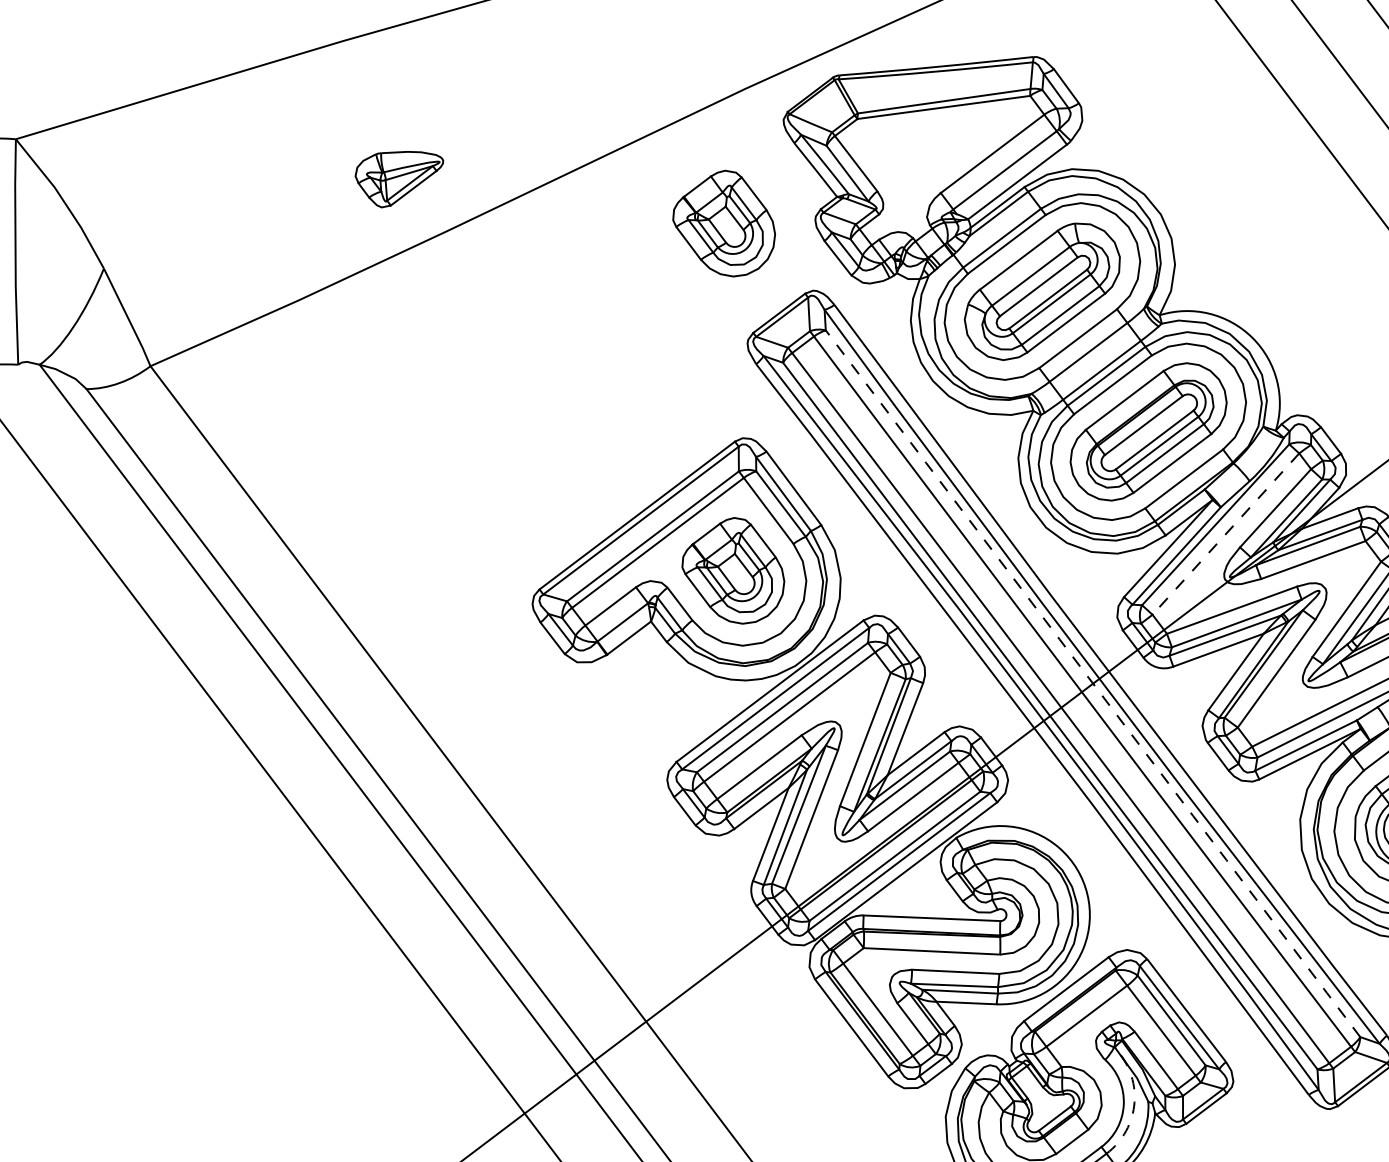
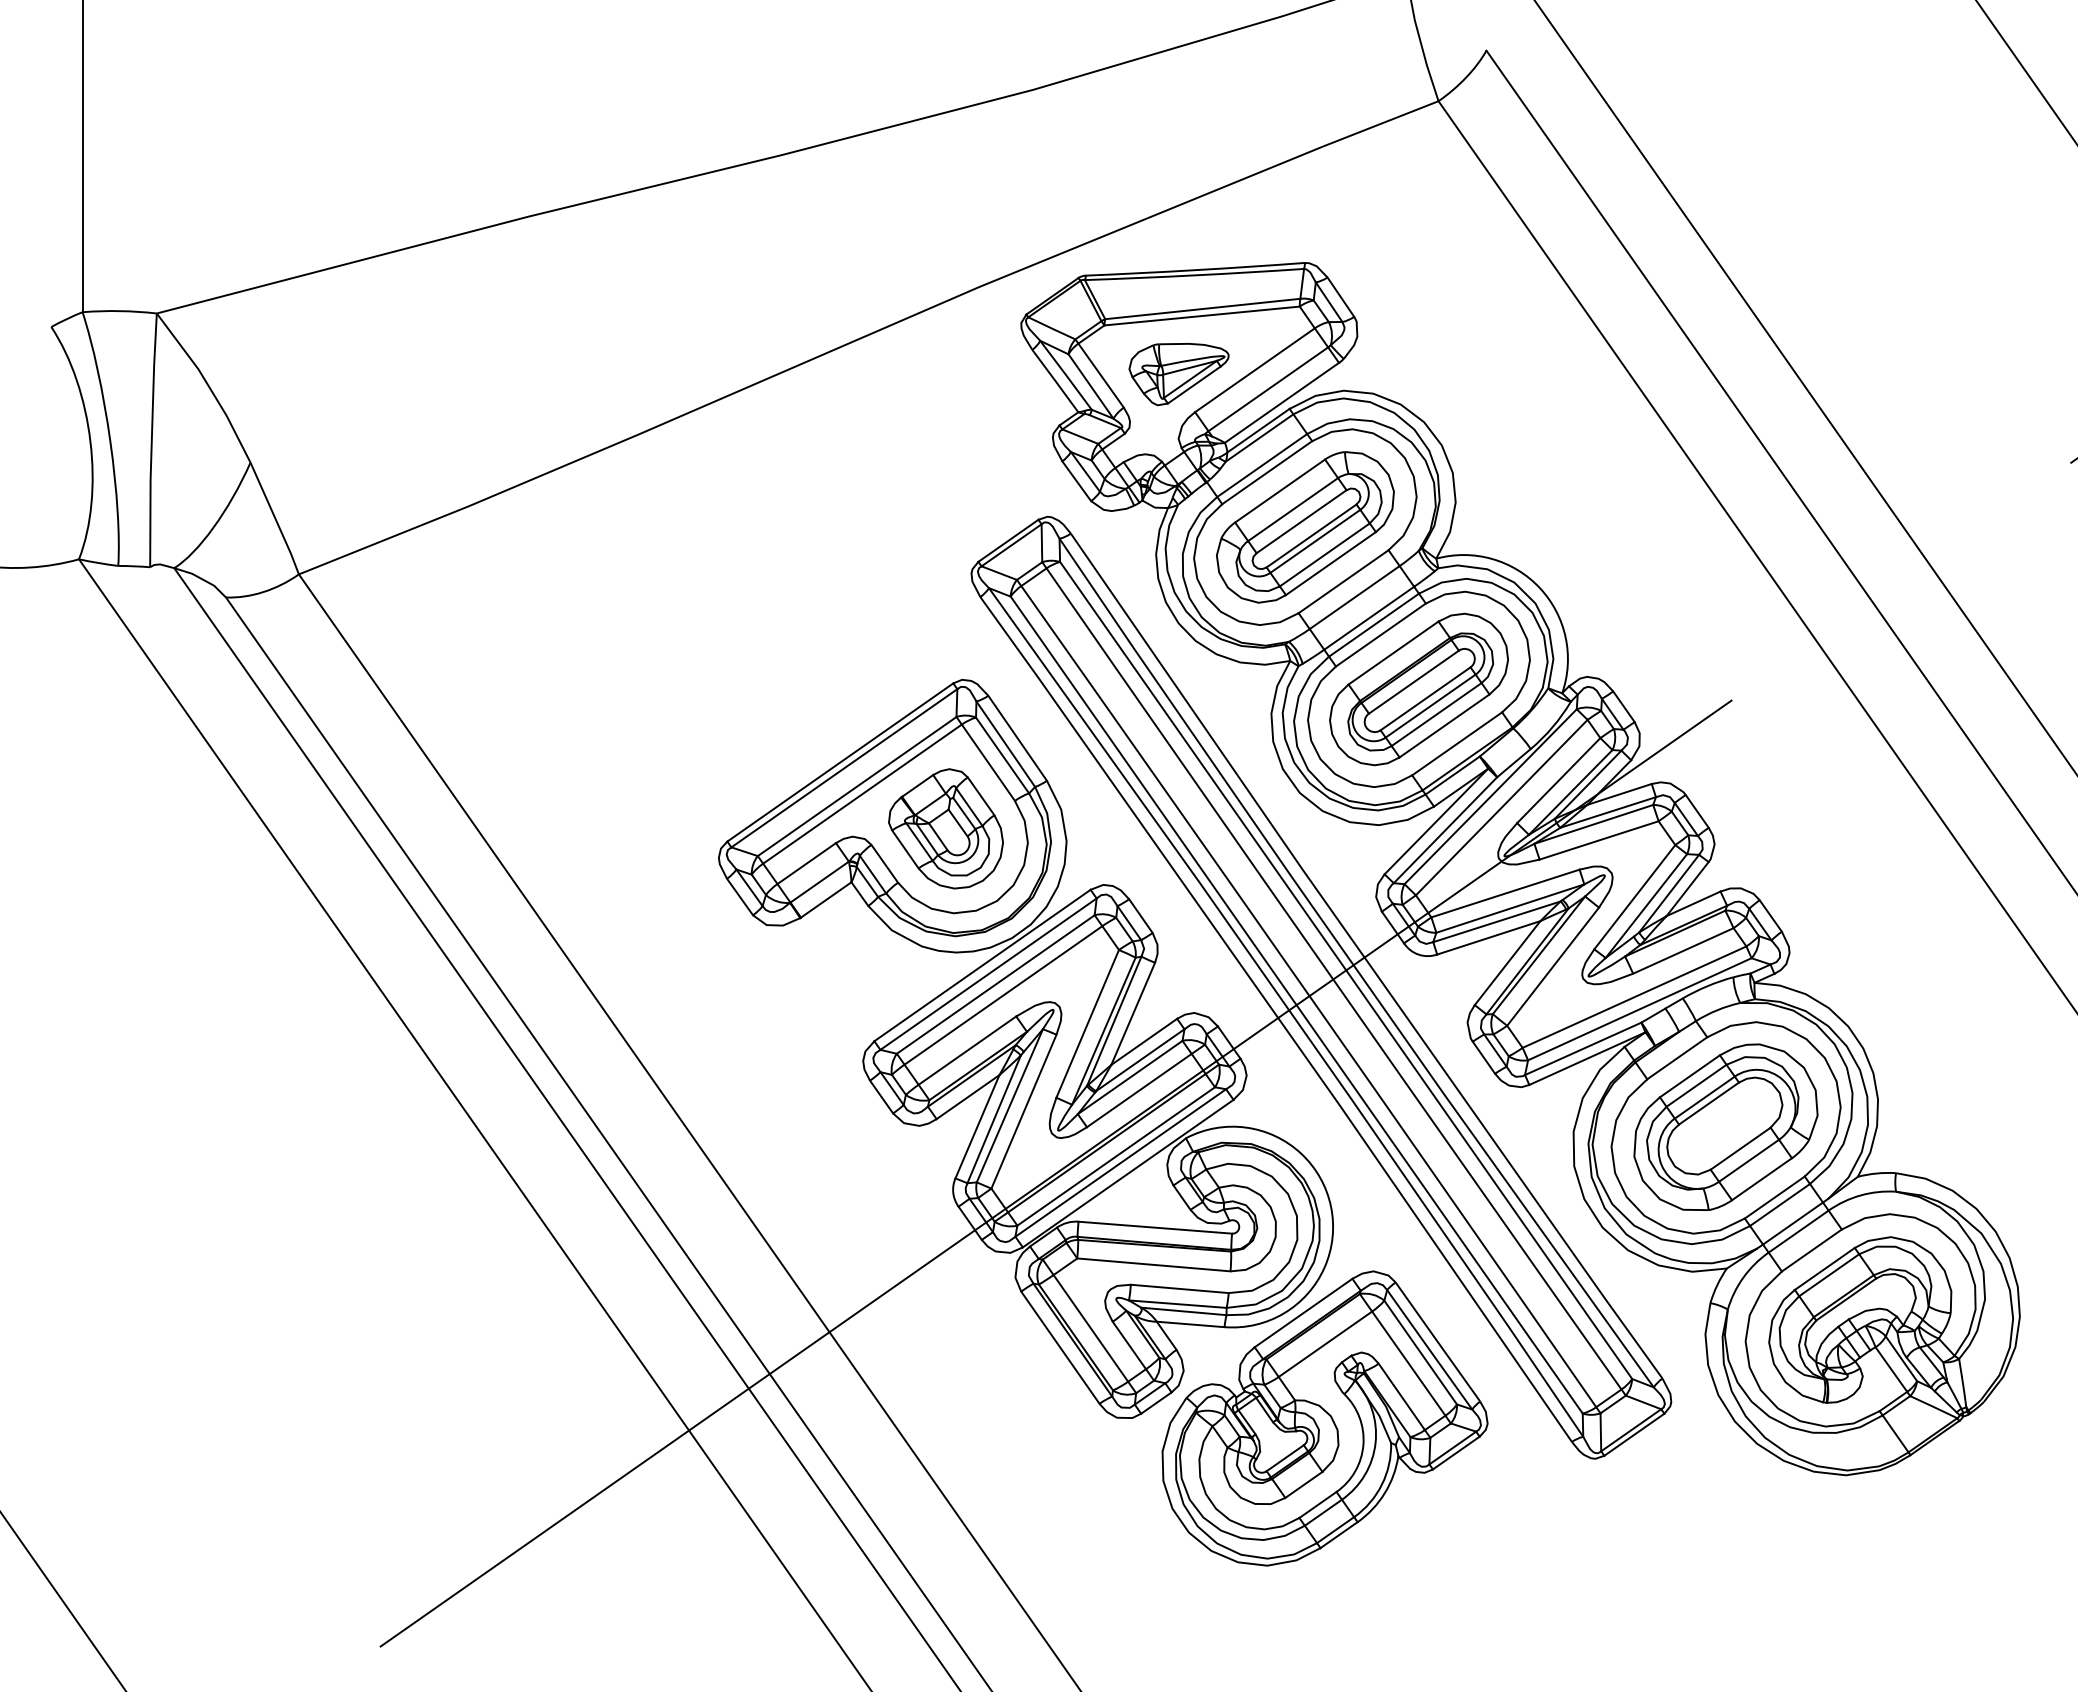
part: (399, 179) -> (1178, 374), moved
part: (723, 223) -> (949, 437), removed
line: (1225, 534) -> (1501, 807), dashed -> solid
arc: (1093, 683) -> (1346, 970), dashed -> solid
arc: (1134, 1101) -> (1375, 1442), dashed -> solid

